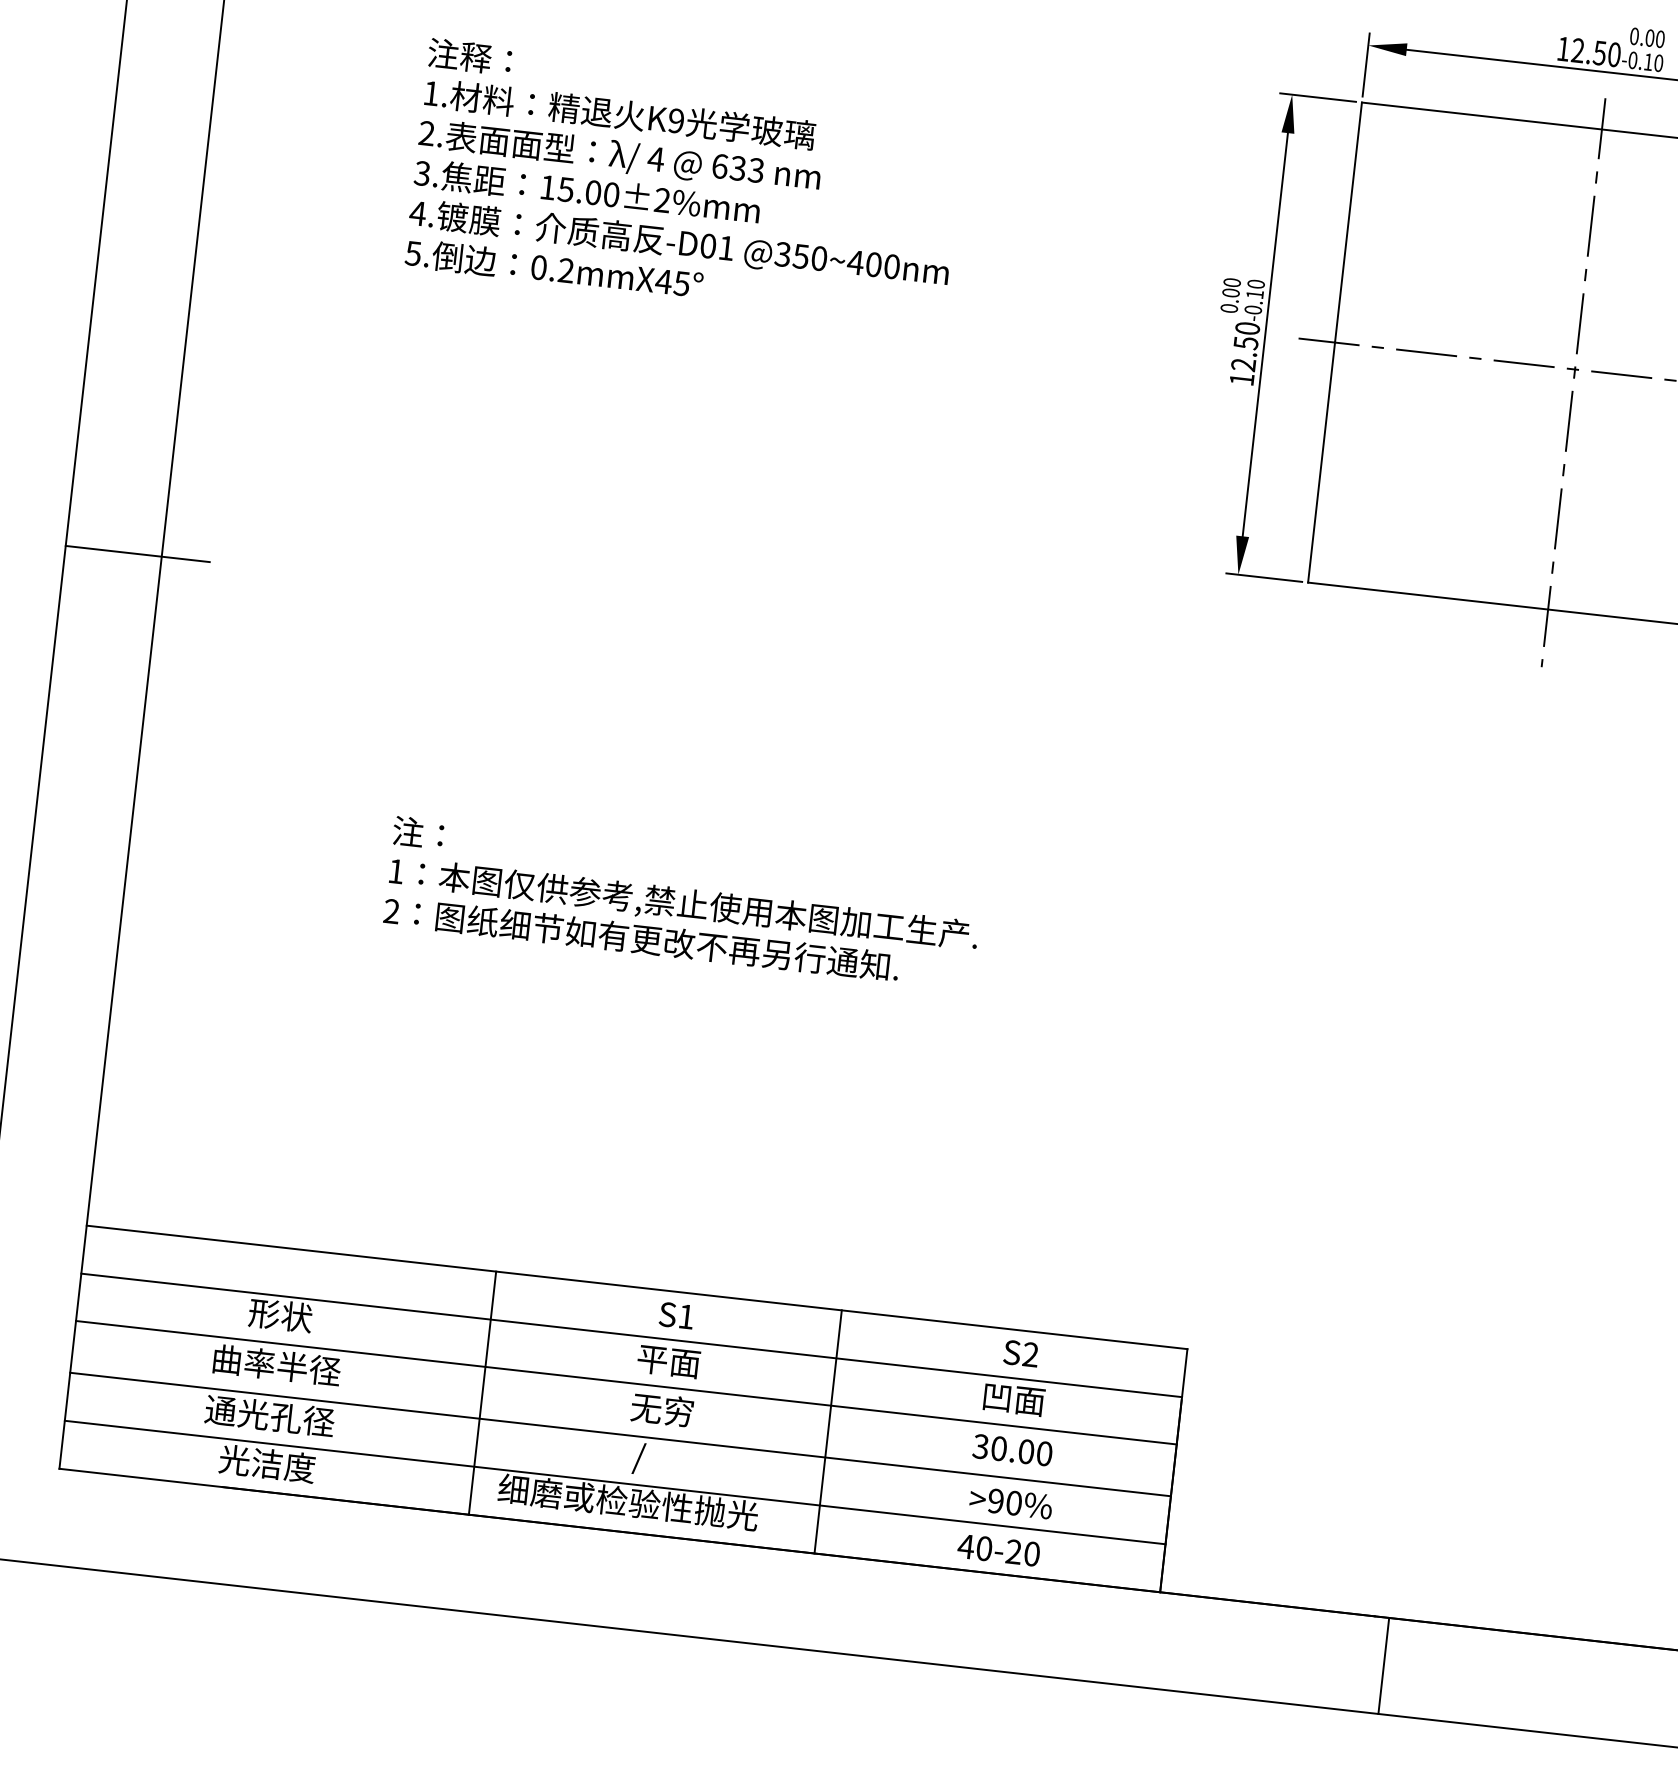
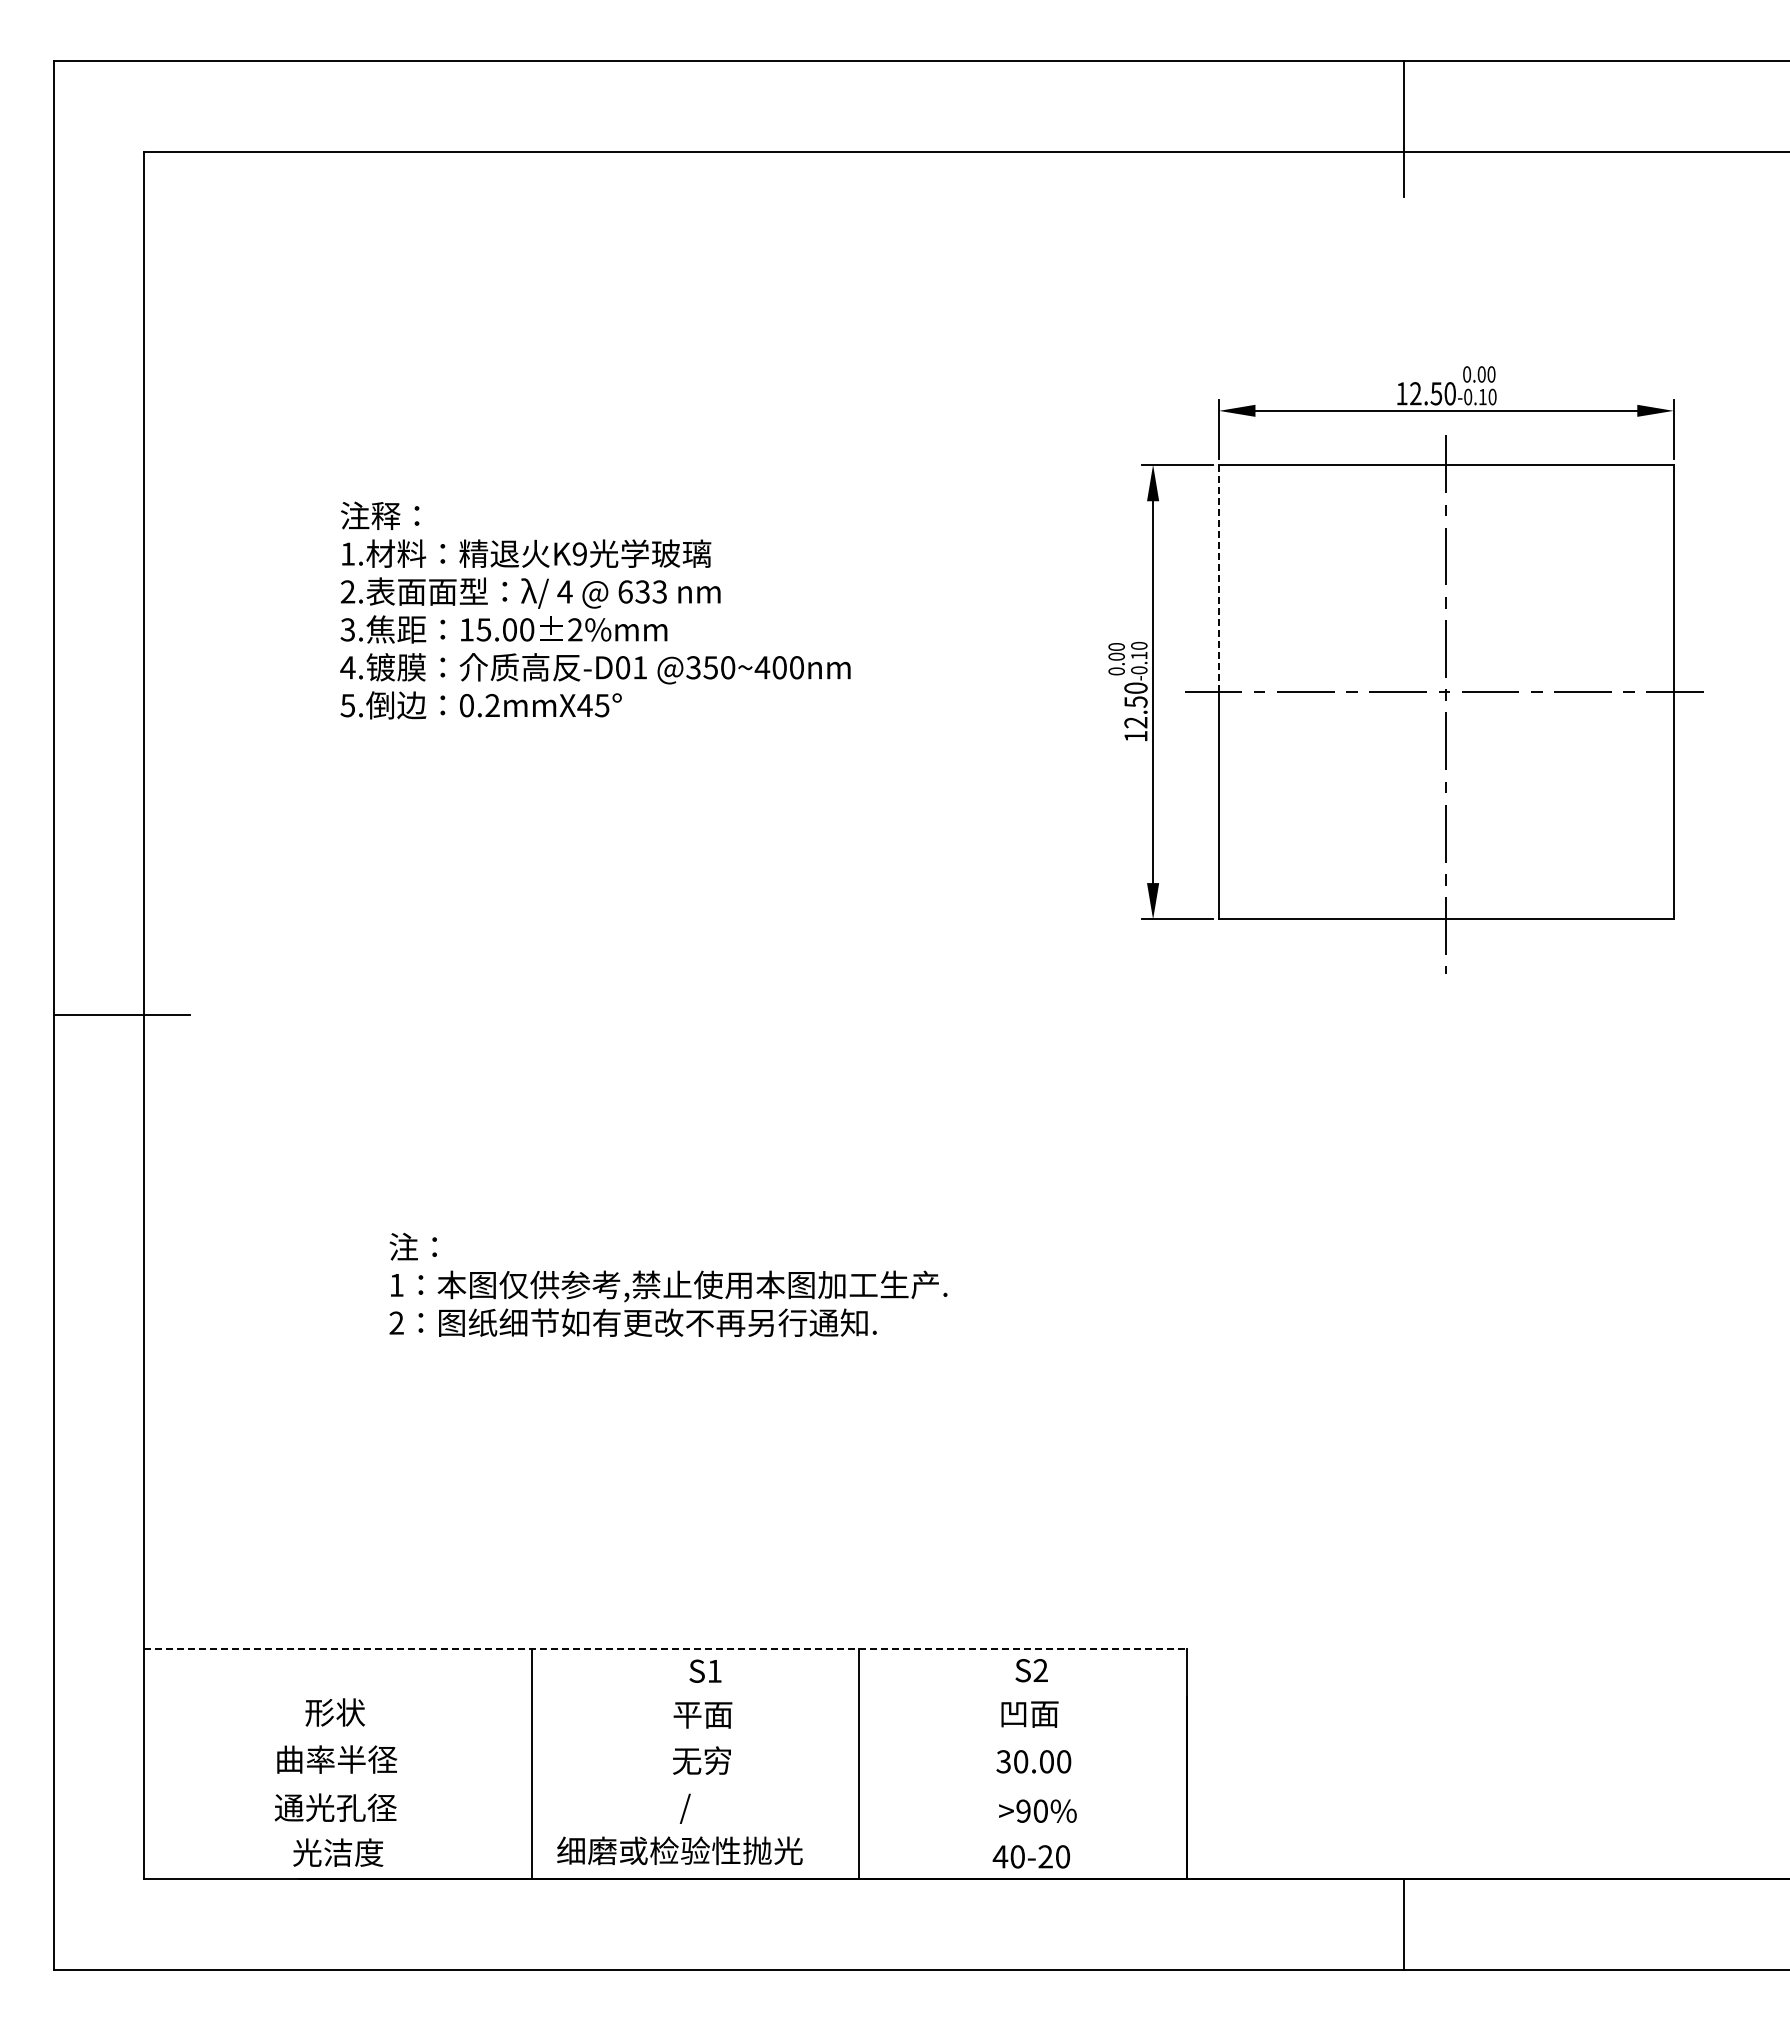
line: (1348, 222) -> (1219, 578), solid -> dashed
line: (638, 1287) -> (666, 1648), solid -> dashed
line: (631, 1335) -> (665, 1694), removed
line: (626, 1383) -> (665, 1739), removed
line: (620, 1434) -> (665, 1788), removed
line: (615, 1482) -> (665, 1833), removed

